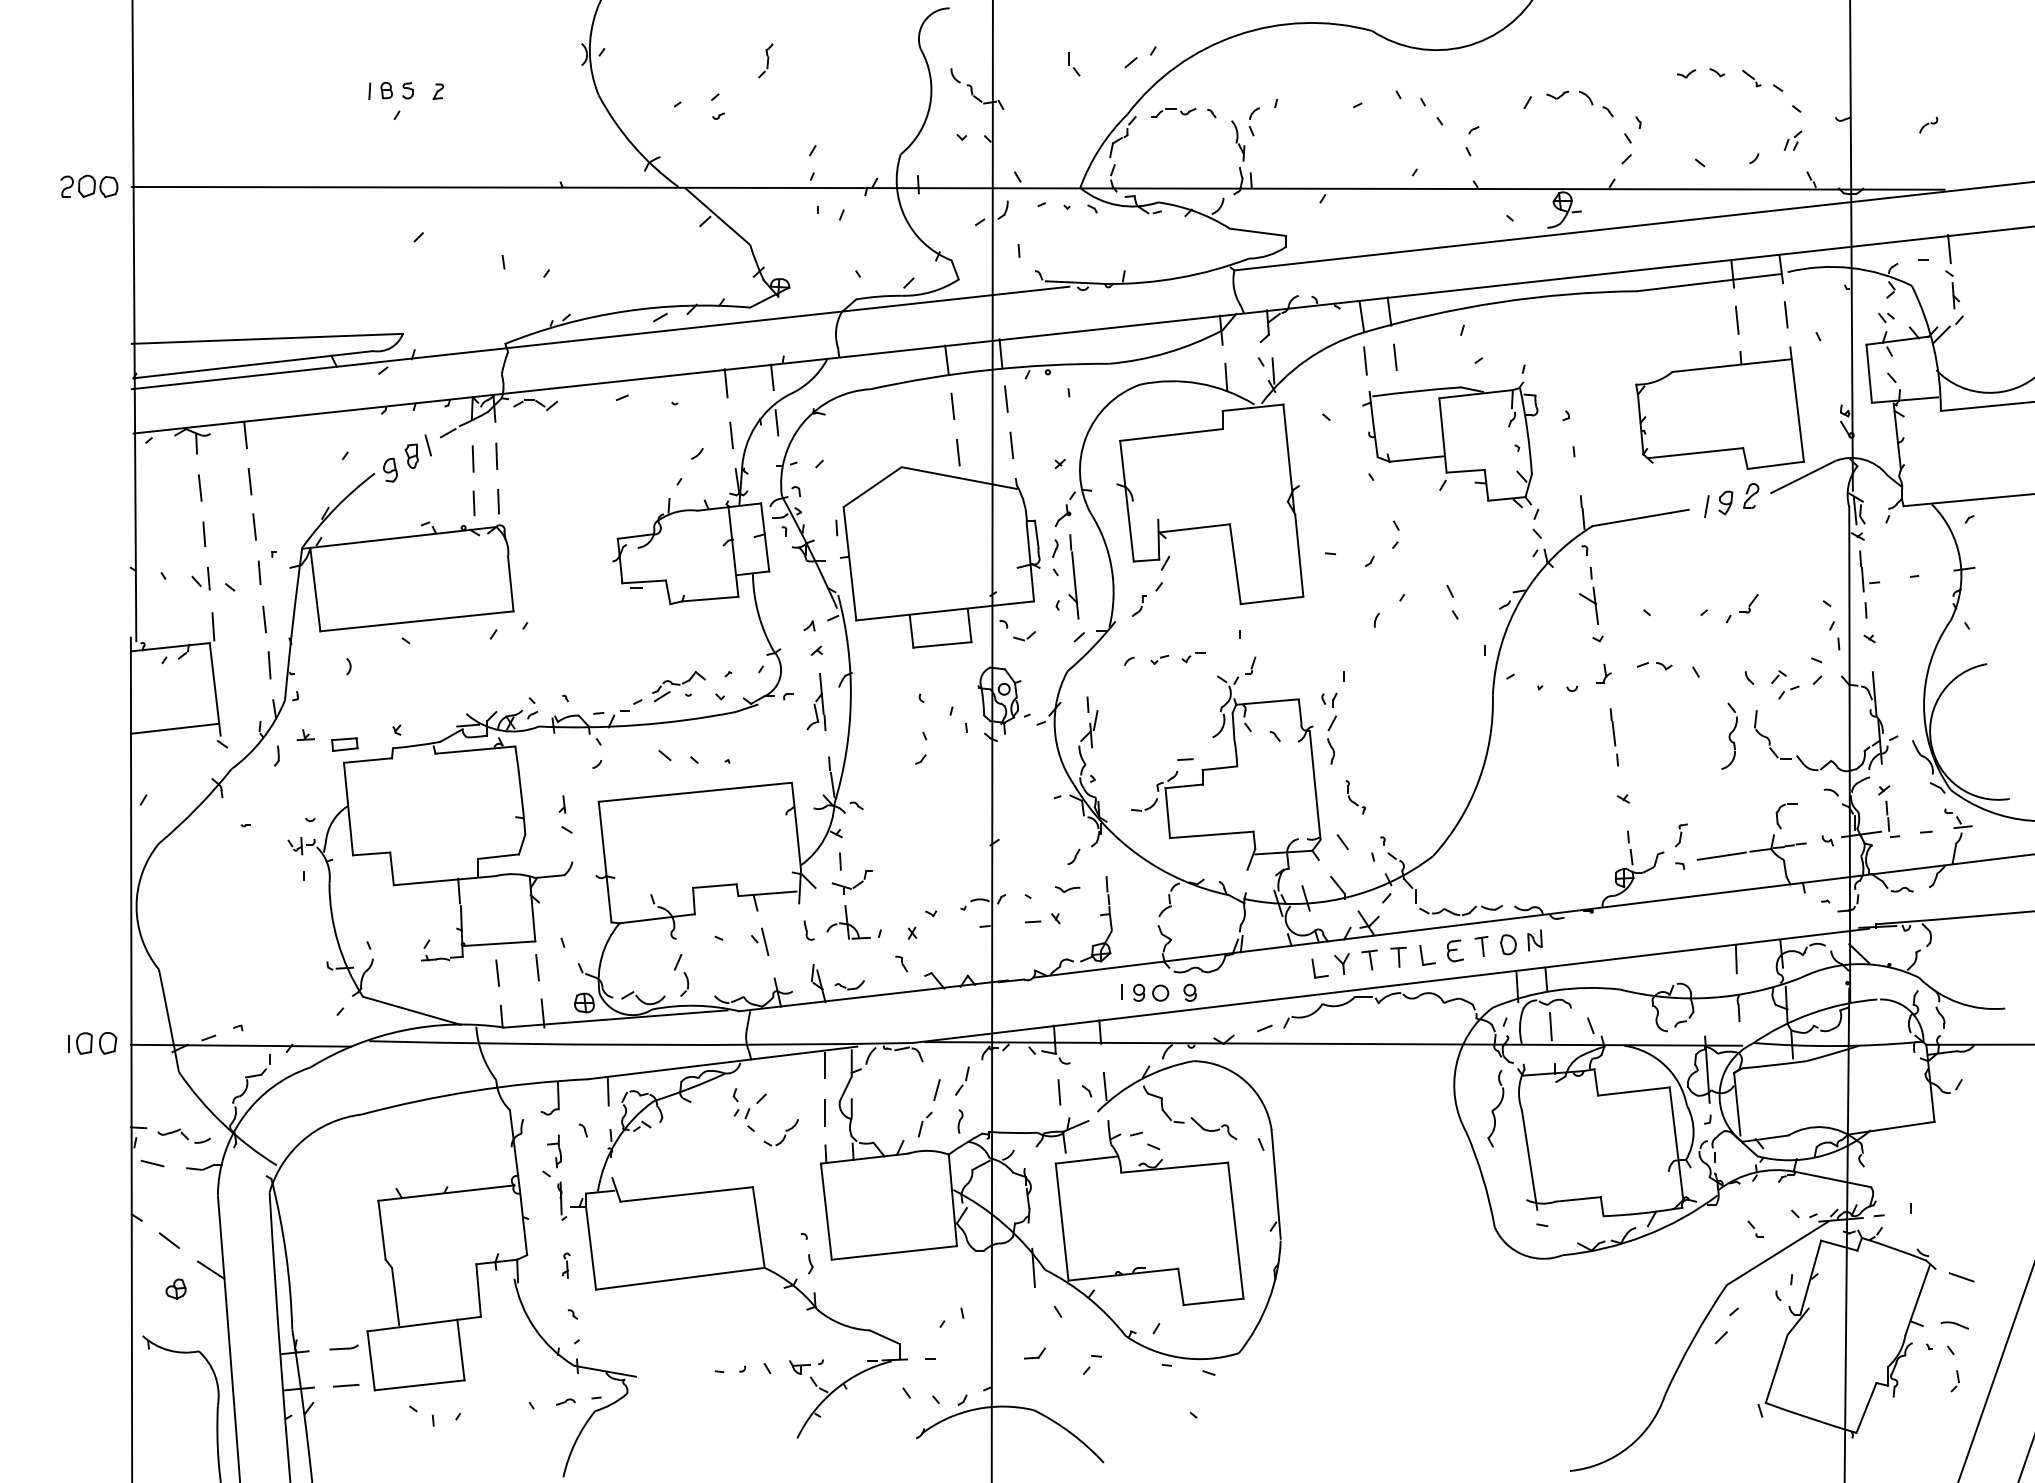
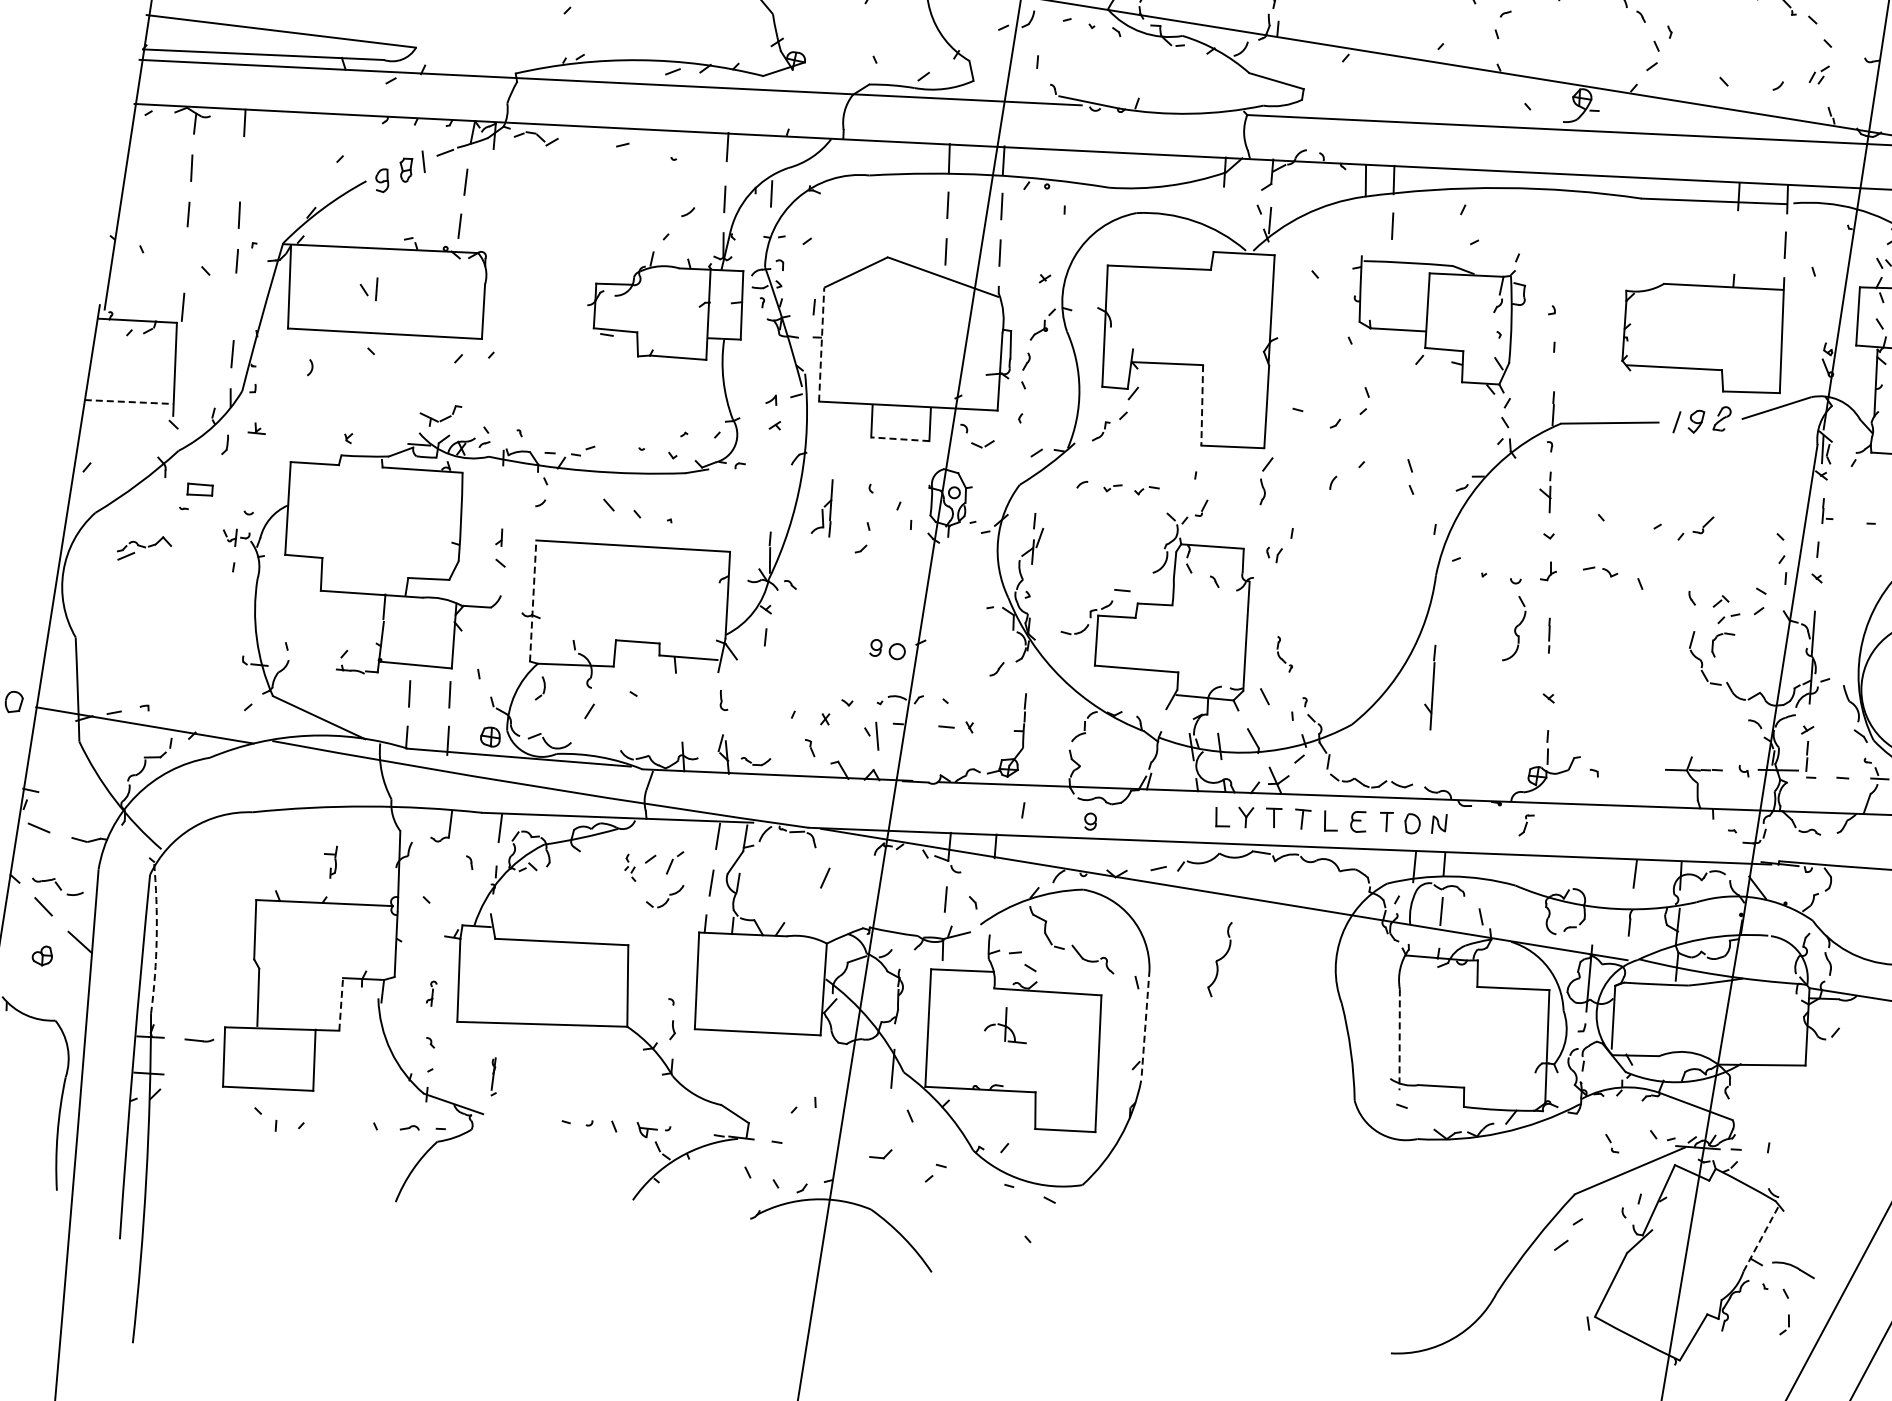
line: (1736, 319) -> (1735, 242), removed
line: (1365, 360) -> (1362, 224), removed
line: (1226, 376) -> (1222, 218), removed
line: (772, 377) -> (774, 148), removed
line: (496, 455) -> (489, 182), removed
line: (249, 481) -> (241, 169), removed
line: (498, 501) -> (484, 228), removed
line: (849, 563) -> (821, 344), solid -> dashed
line: (1235, 564) -> (1202, 405), solid -> dashed
part: (1869, 571) -> (1827, 511), size x0.6
part: (1073, 576) -> (1432, 687), moved
part: (200, 578) -> (368, 287), moved
part: (1588, 595) -> (1546, 491), size x0.7
line: (264, 619) -> (234, 308), removed
line: (941, 644) -> (899, 438), solid -> dashed
part: (678, 686) -> (143, 548), moved
part: (816, 701) -> (824, 506), moved
line: (175, 728) -> (129, 401), solid -> dashed
part: (1729, 735) -> (1515, 628), moved
part: (1613, 737) -> (1548, 635), size x0.6
part: (1332, 739) -> (1265, 480), moved
part: (344, 744) -> (199, 489), moved
part: (1778, 818) -> (1713, 646), moved
part: (1681, 835) -> (1526, 825), moved
line: (1721, 855) -> (1636, 769), removed
line: (605, 862) -> (533, 601), solid -> dashed
part: (851, 882) -> (439, 415), moved
part: (1067, 889) -> (985, 700), removed
part: (848, 922) -> (1007, 1024), moved
part: (760, 941) -> (872, 735), moved
part: (684, 984) -> (540, 688), moved
part: (1151, 992) -> (888, 649), moved
part: (962, 1080) -> (851, 872), removed
line: (1104, 1086) -> (991, 900), removed
part: (1495, 1108) -> (1219, 959), moved
part: (743, 1109) -> (631, 867), size x0.6
part: (960, 1121) -> (843, 912), removed
part: (924, 1124) -> (674, 862), moved
part: (183, 1135) -> (57, 885), moved
part: (554, 1151) -> (330, 861), moved
line: (1529, 1160) -> (1399, 1040), solid -> dashed
line: (1276, 1184) -> (1145, 1024), solid -> dashed
part: (562, 1200) -> (494, 1076), moved
arc: (286, 1253) -> (157, 937), solid -> dashed
line: (1961, 1277) -> (1807, 1223), removed
line: (478, 1290) -> (341, 1004), solid -> dashed
line: (1917, 1300) -> (1760, 1239), solid -> dashed
part: (1954, 1325) -> (1793, 1269), size x1.6
line: (345, 1385) -> (194, 1077), removed

